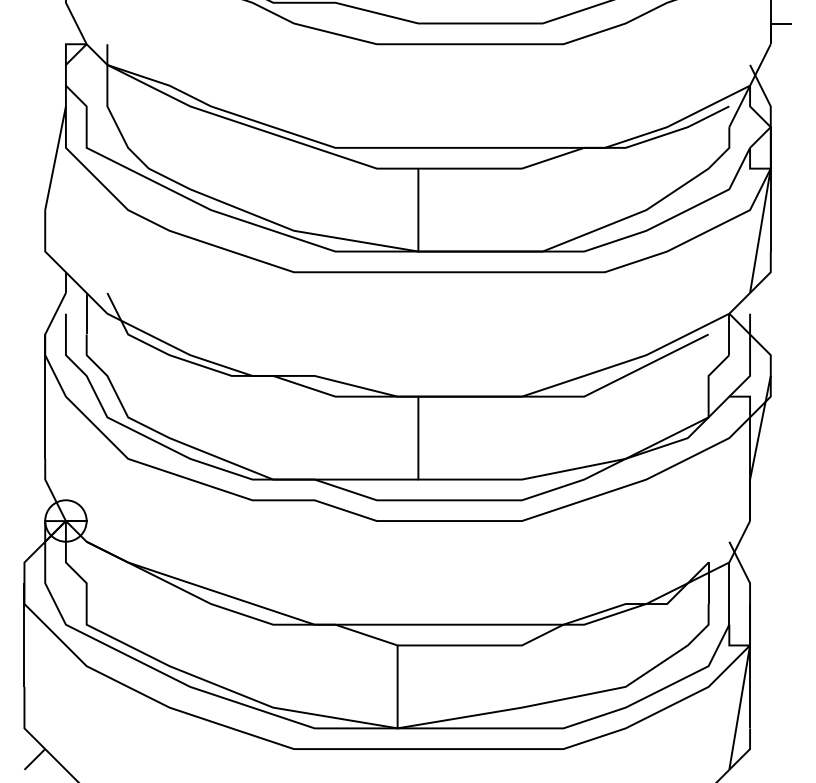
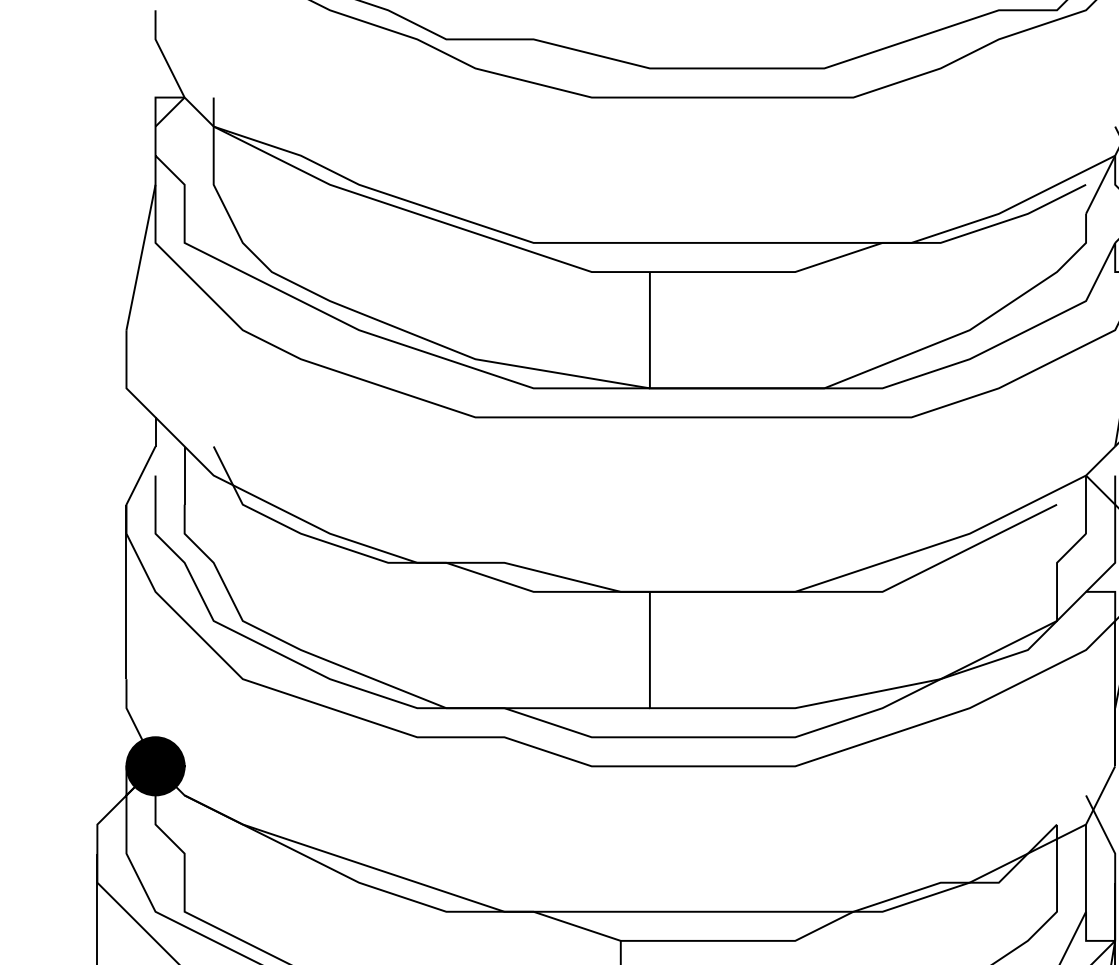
fill: (65, 520) -> (154, 765), added

